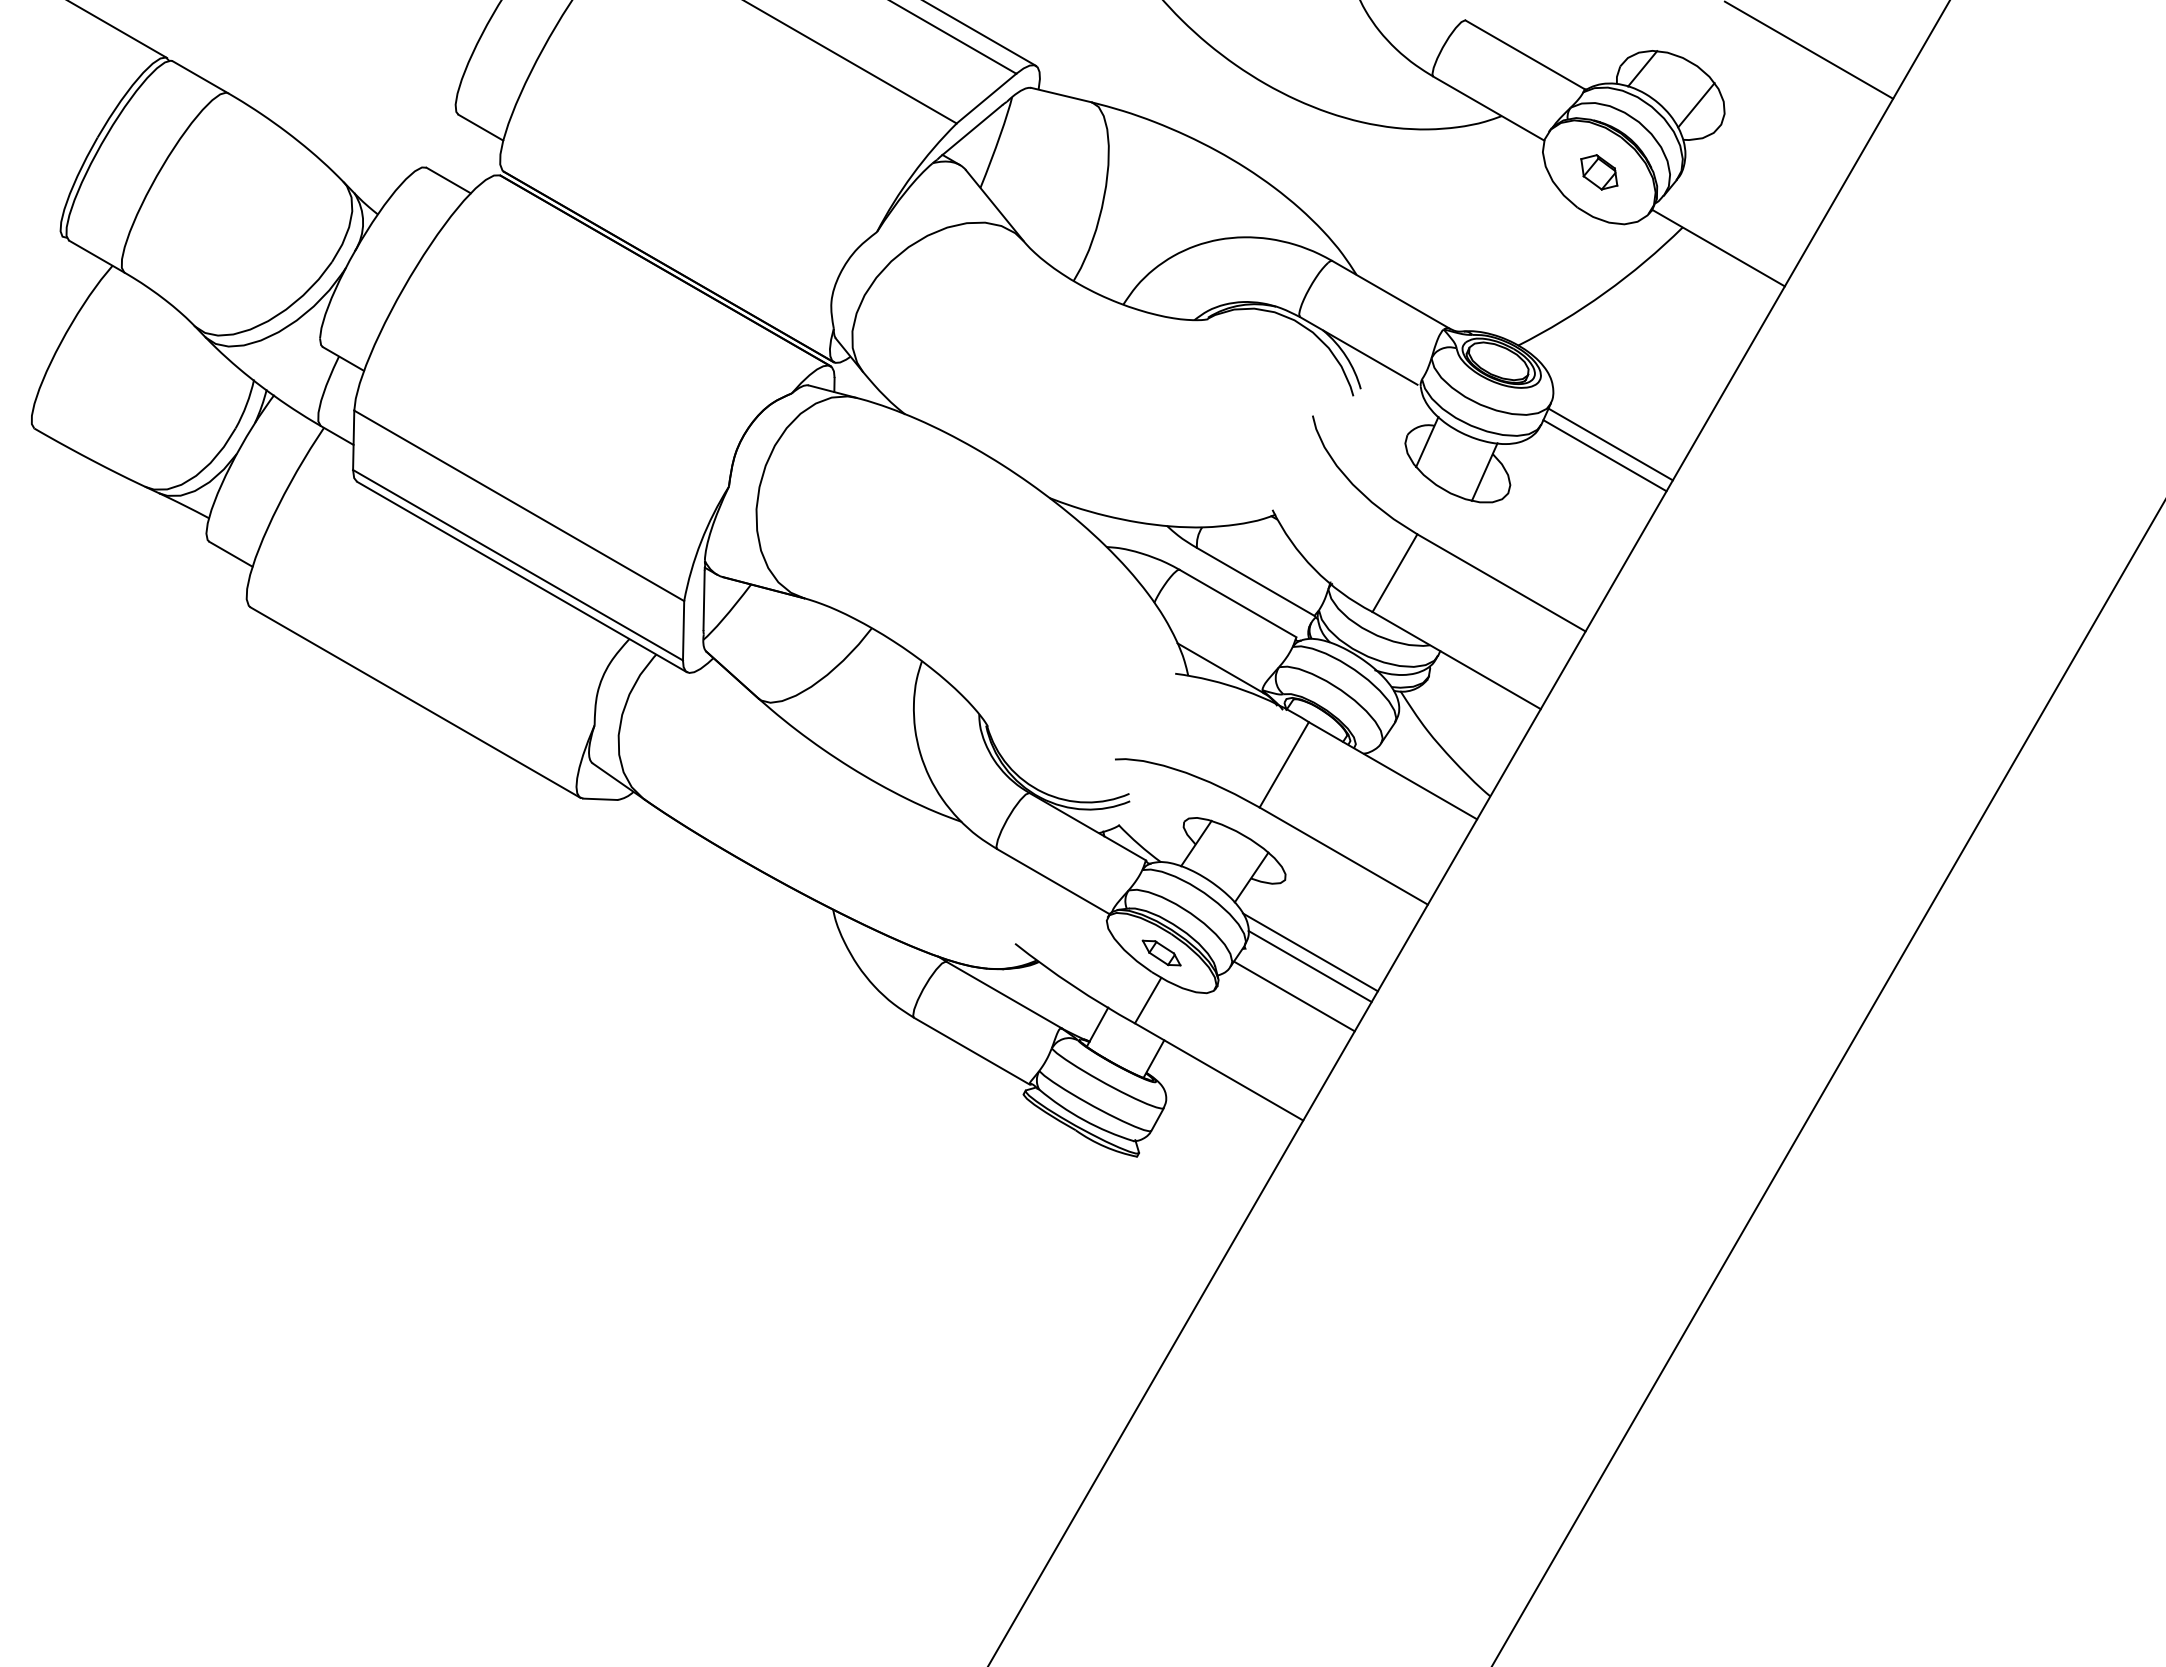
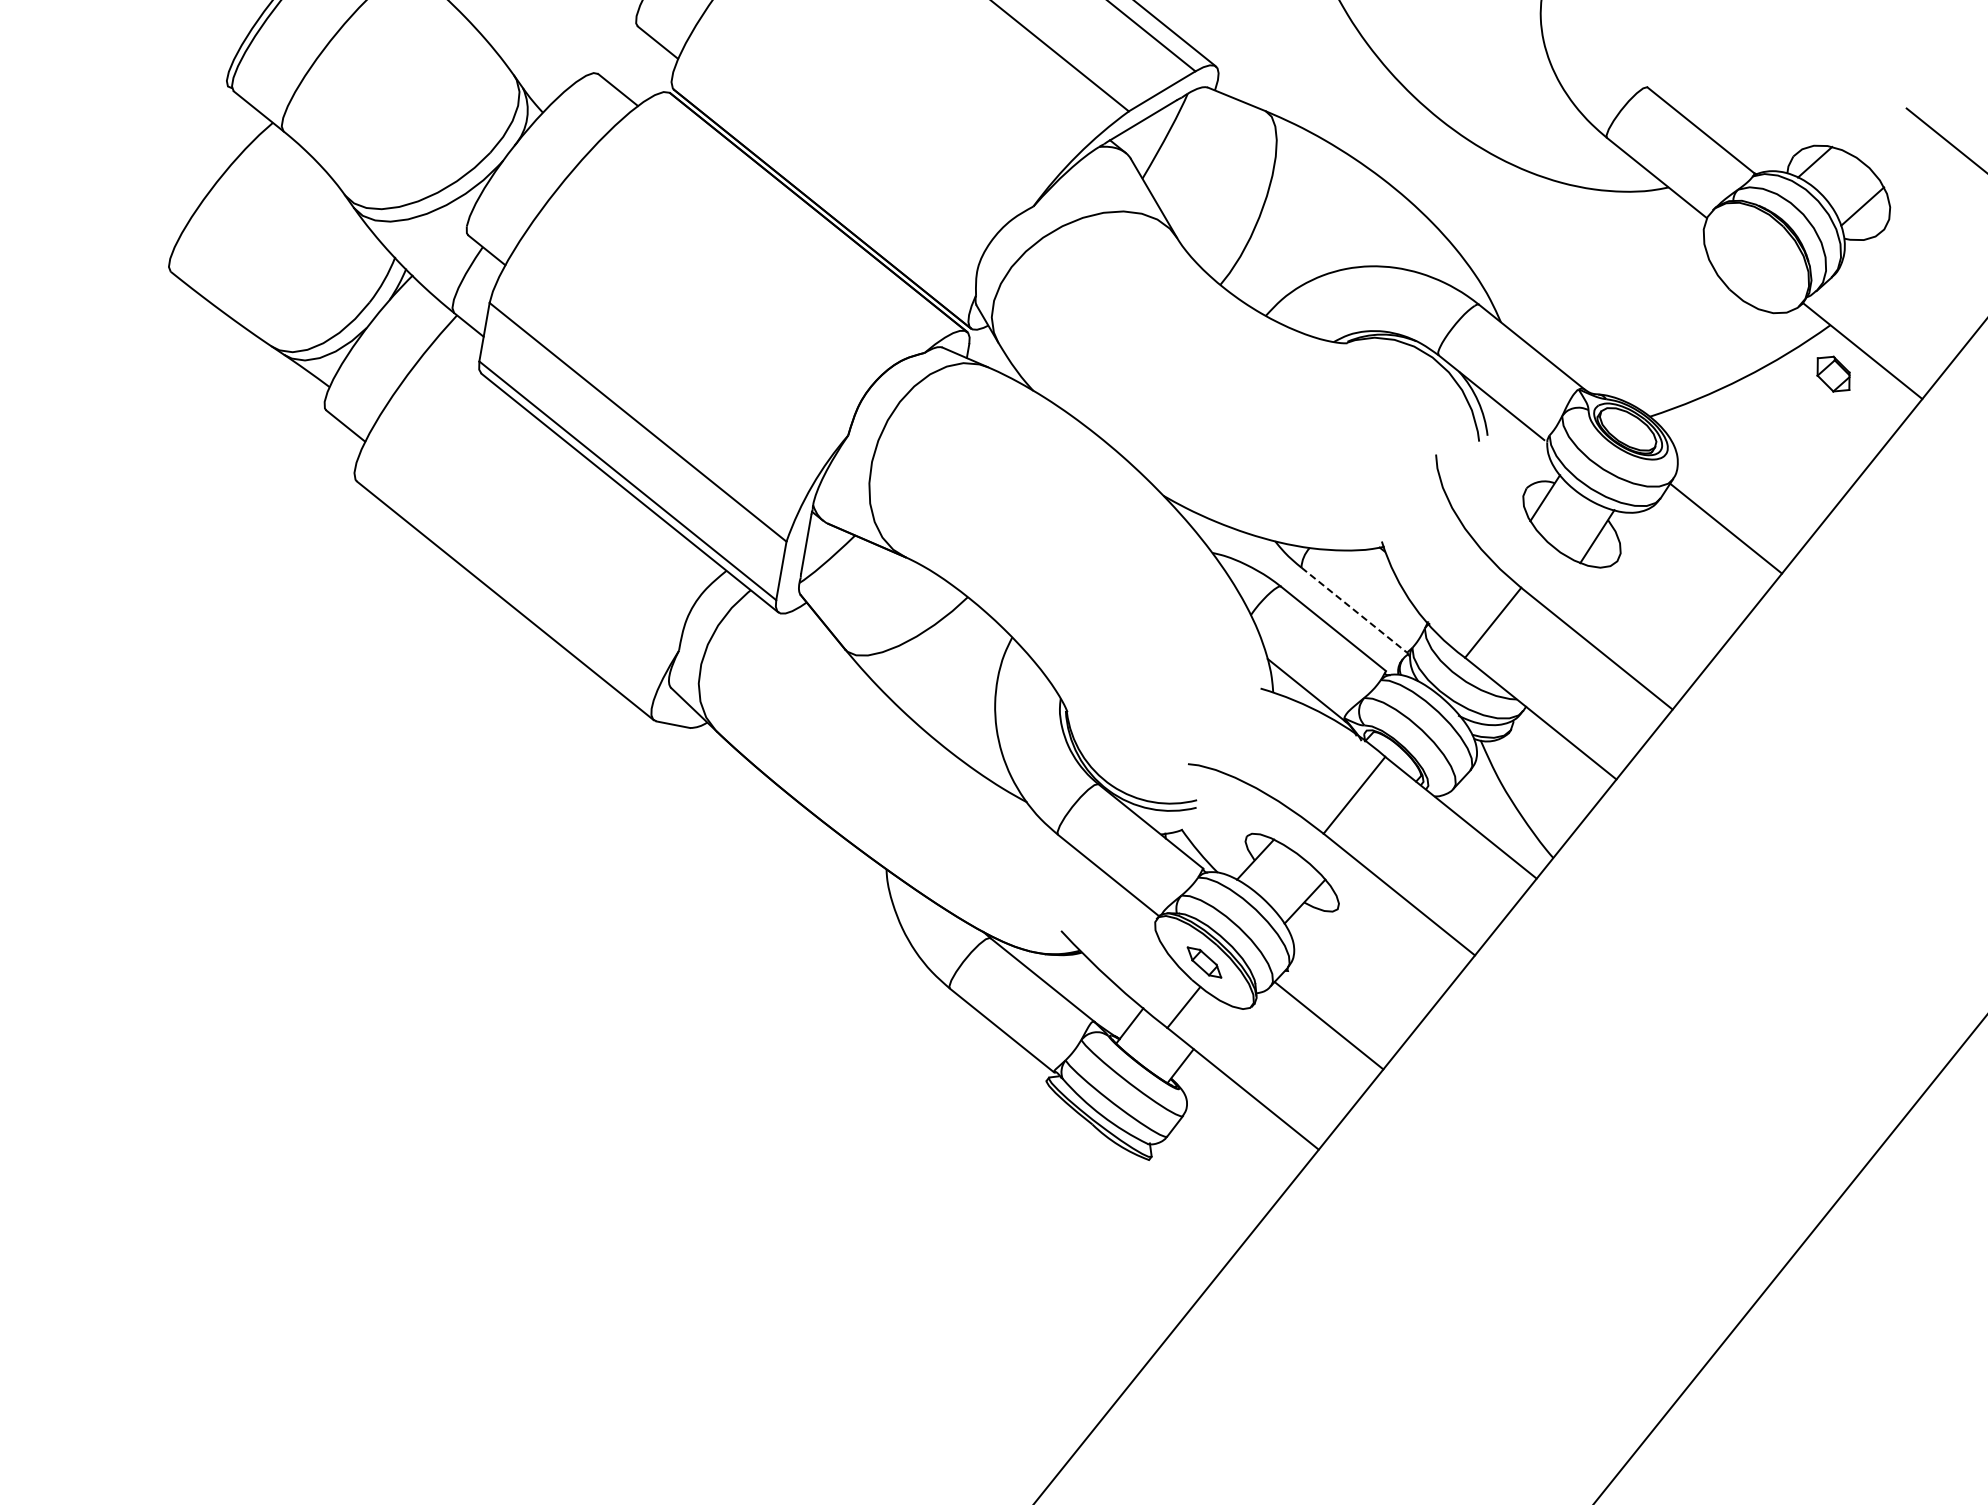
part: (1599, 172) -> (1833, 374), moved
line: (1604, 455) -> (1718, 538), removed
line: (1255, 581) -> (1354, 609), solid -> dashed
line: (1309, 952) -> (1350, 984), removed
line: (1309, 966) -> (1348, 998), removed

